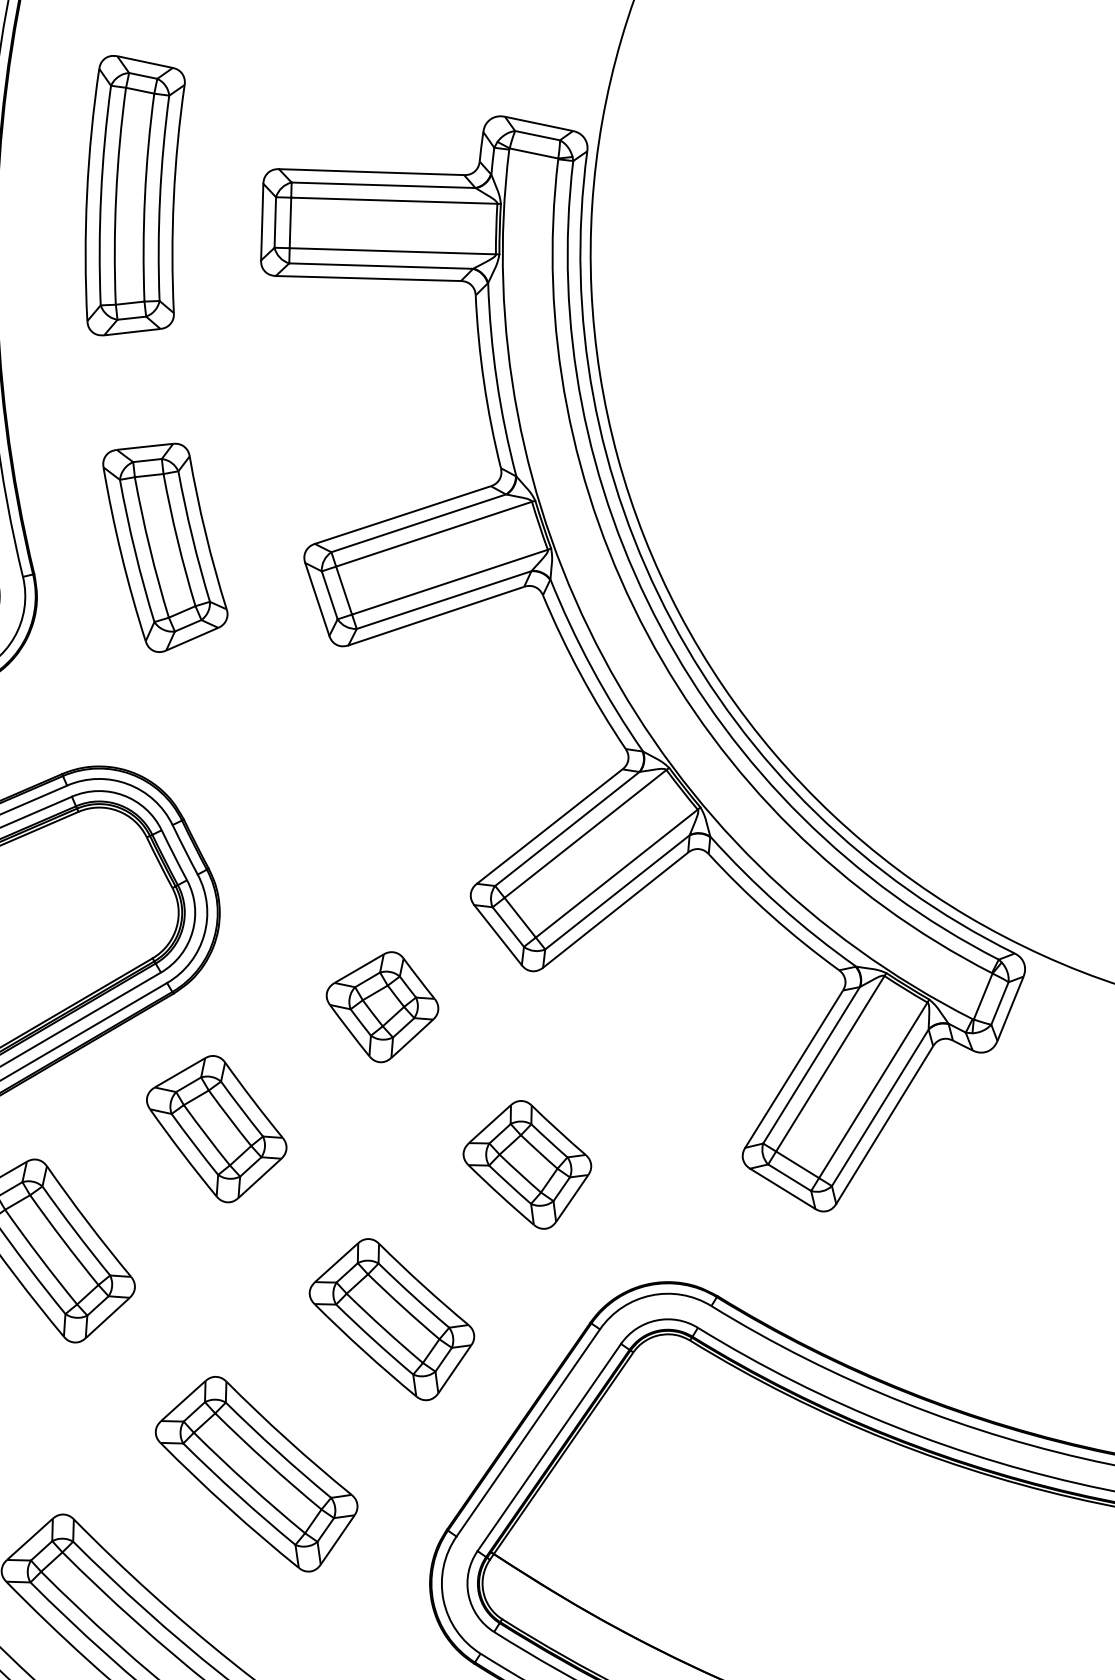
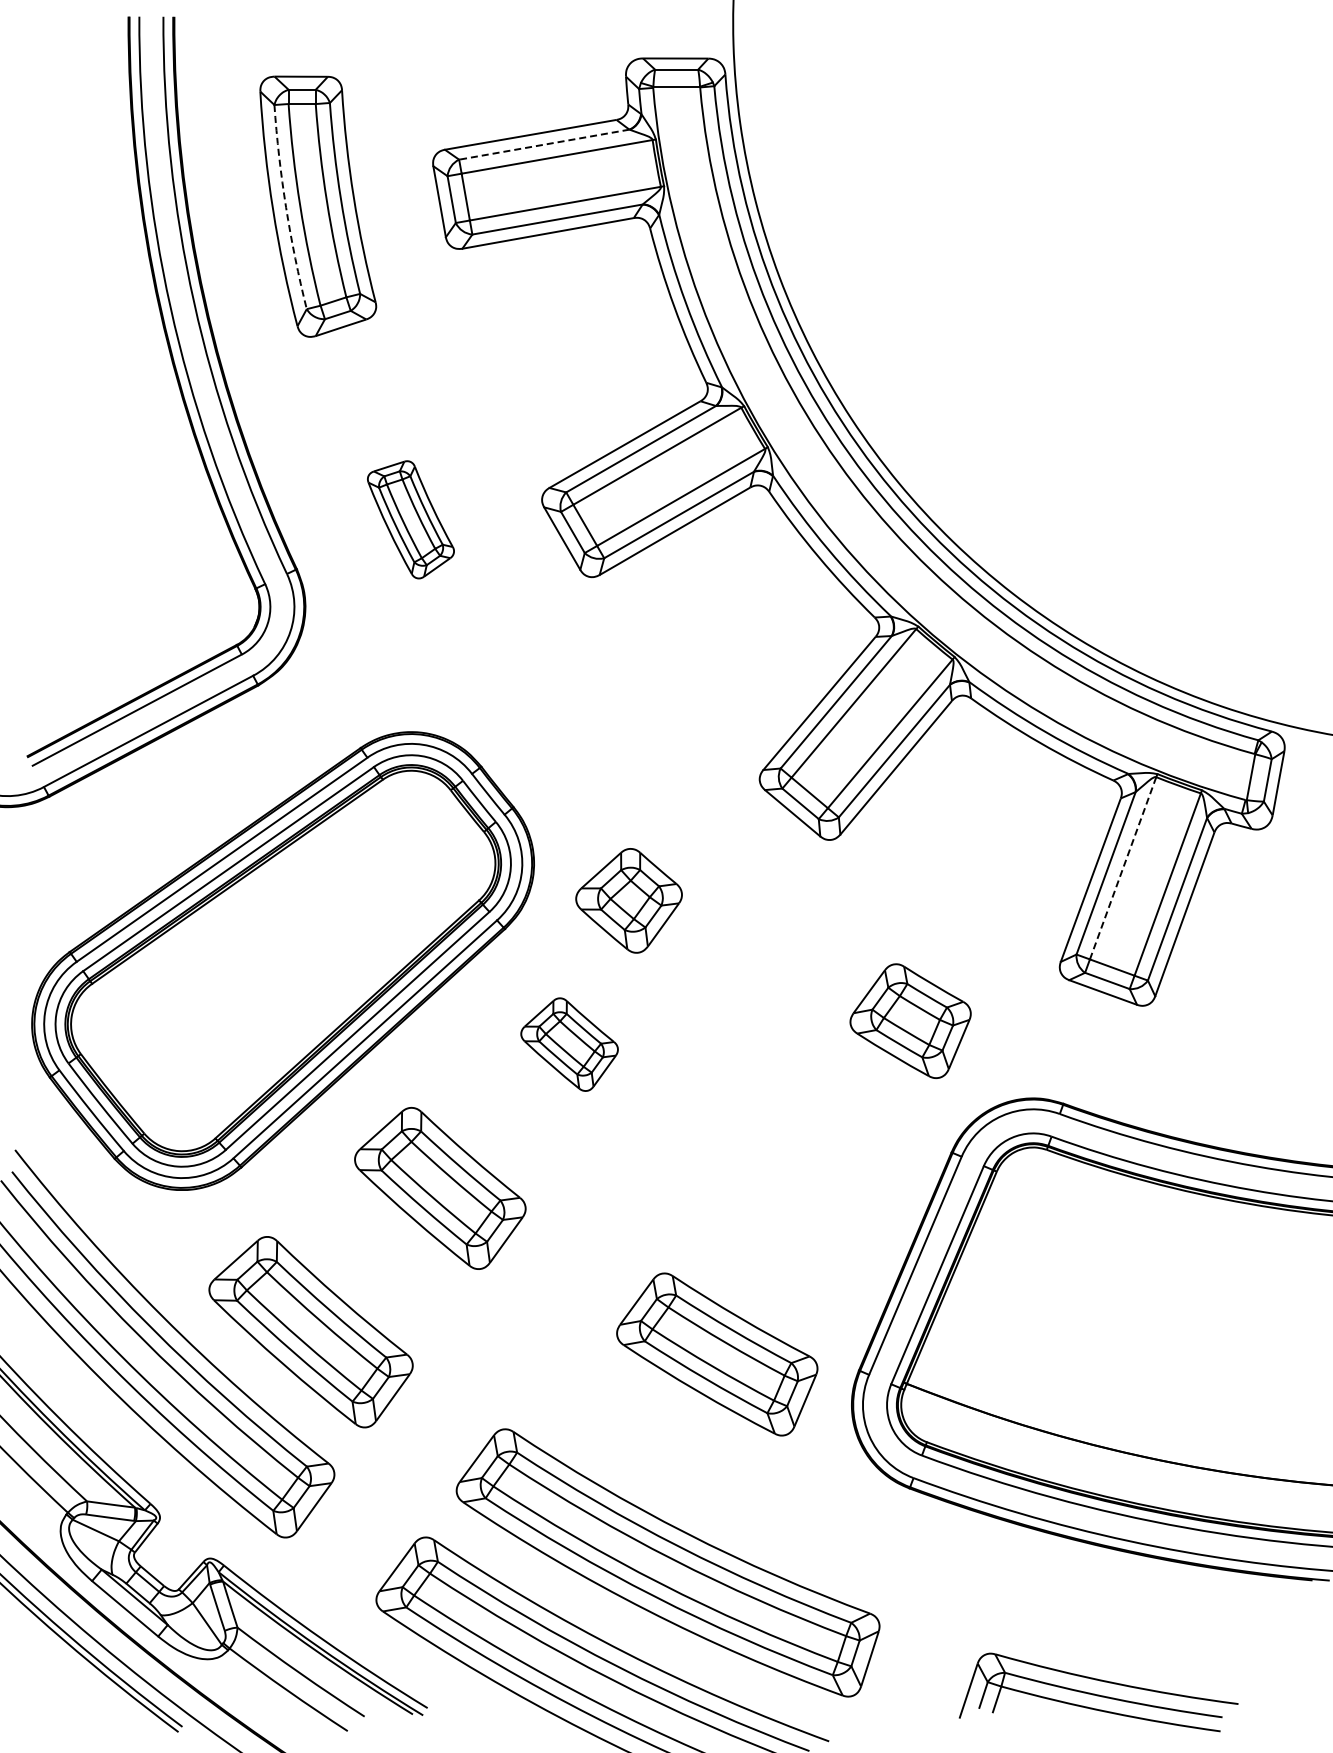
line: (382, 184) -> (543, 144), solid -> dashed
arc: (101, 195) -> (286, 207), solid -> dashed
part: (163, 546) -> (410, 519), size x0.6
part: (381, 1005) -> (628, 900), moved
line: (830, 1064) -> (1123, 868), solid -> dashed
part: (215, 1127) -> (569, 1044), size x0.7
part: (526, 1162) -> (910, 1020), moved
part: (391, 1318) -> (767, 1186), removed
part: (256, 1472) -> (717, 1354), moved

